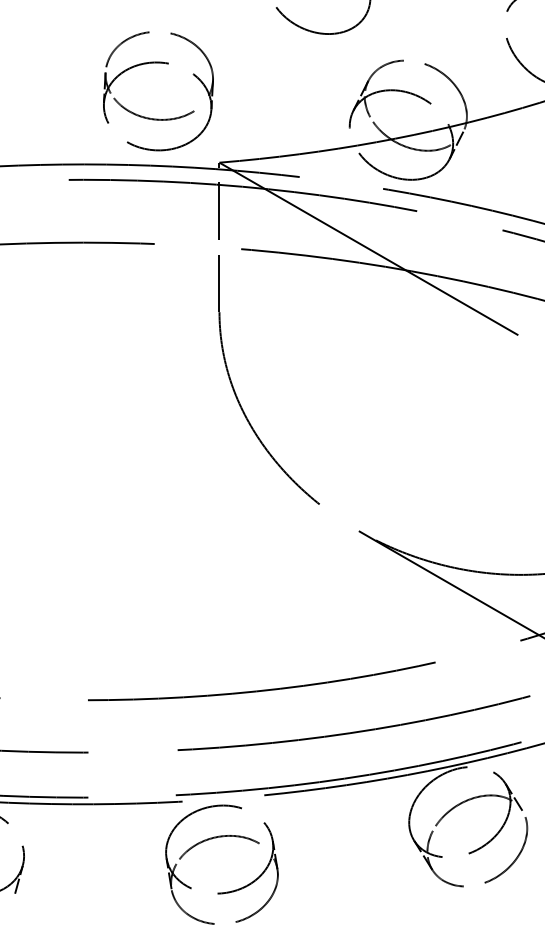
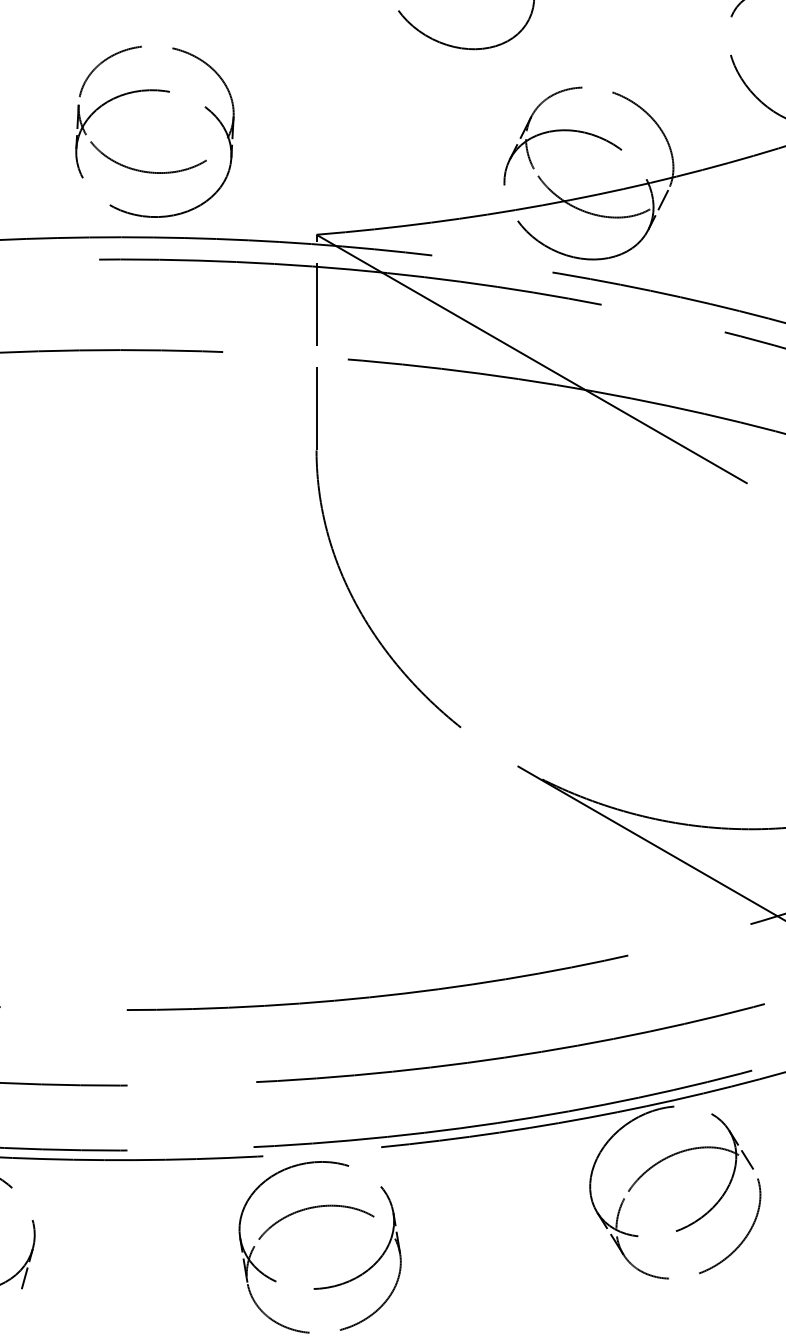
part: (158, 118) -> (155, 171), moved

